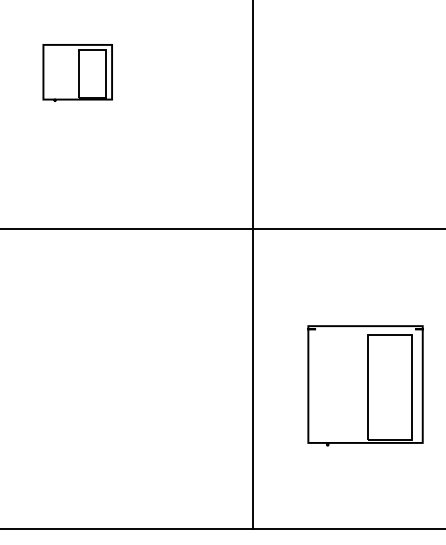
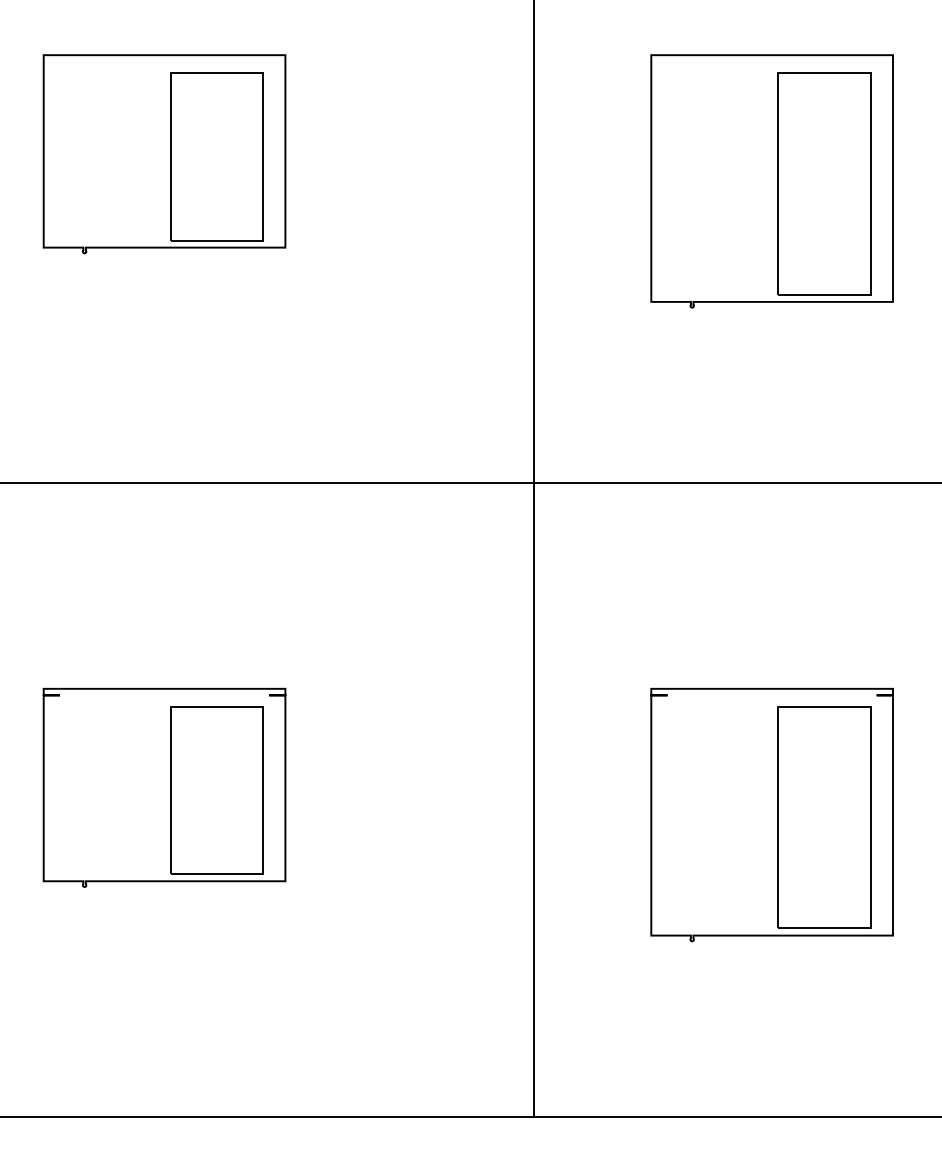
part: (77, 72) -> (163, 153), size x1.67
part: (365, 85) -> (772, 180), added
part: (77, 372) -> (163, 786), added

